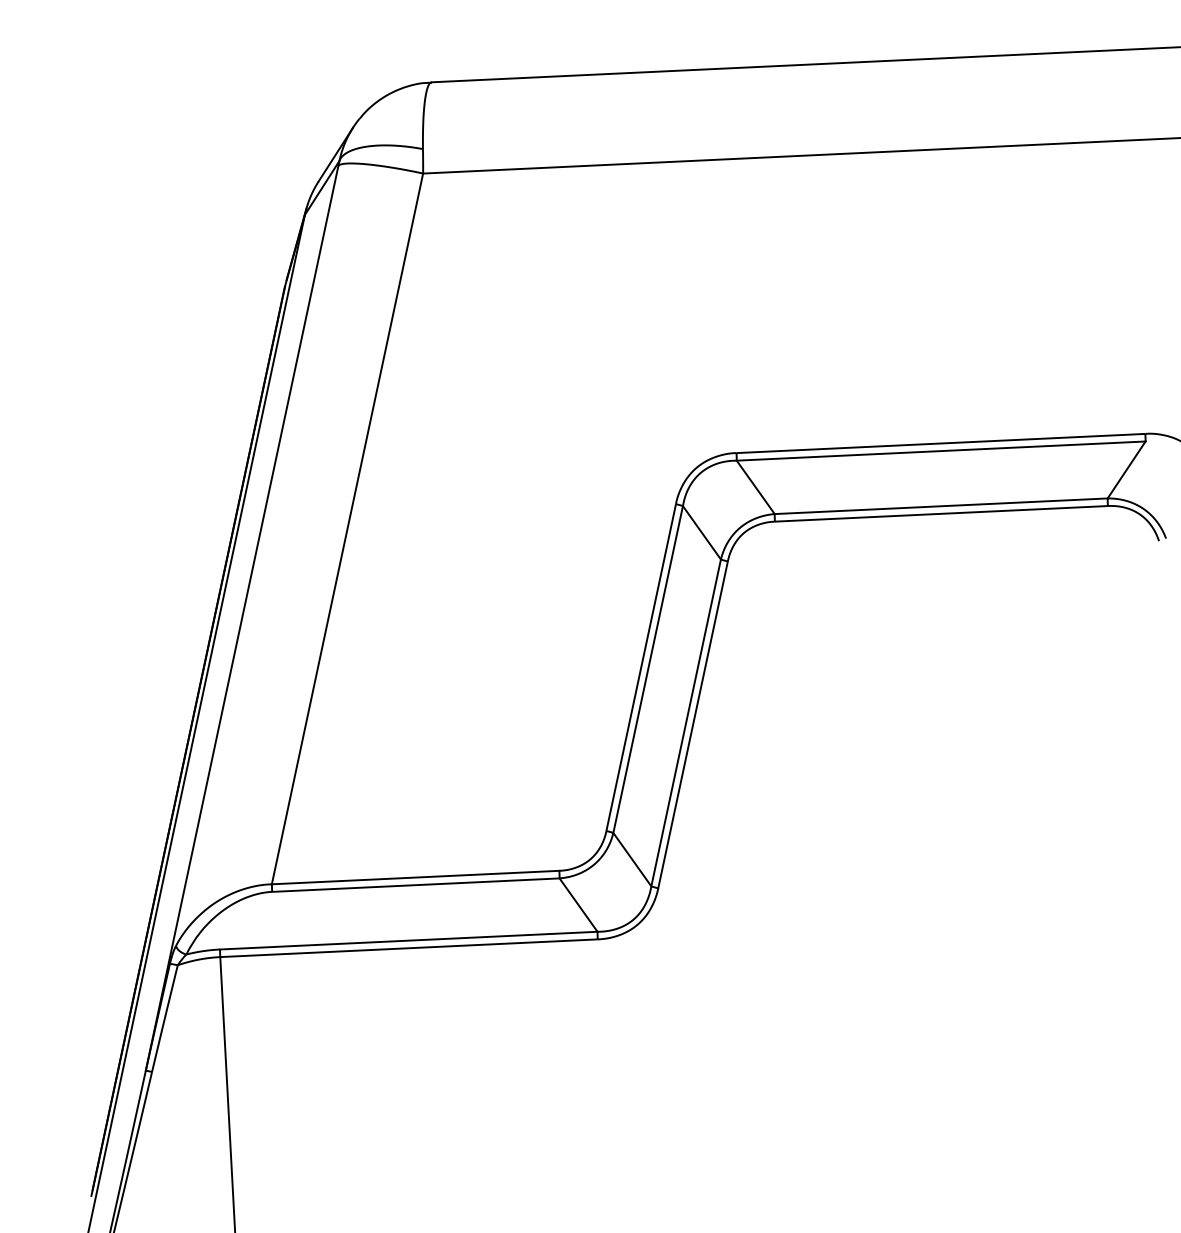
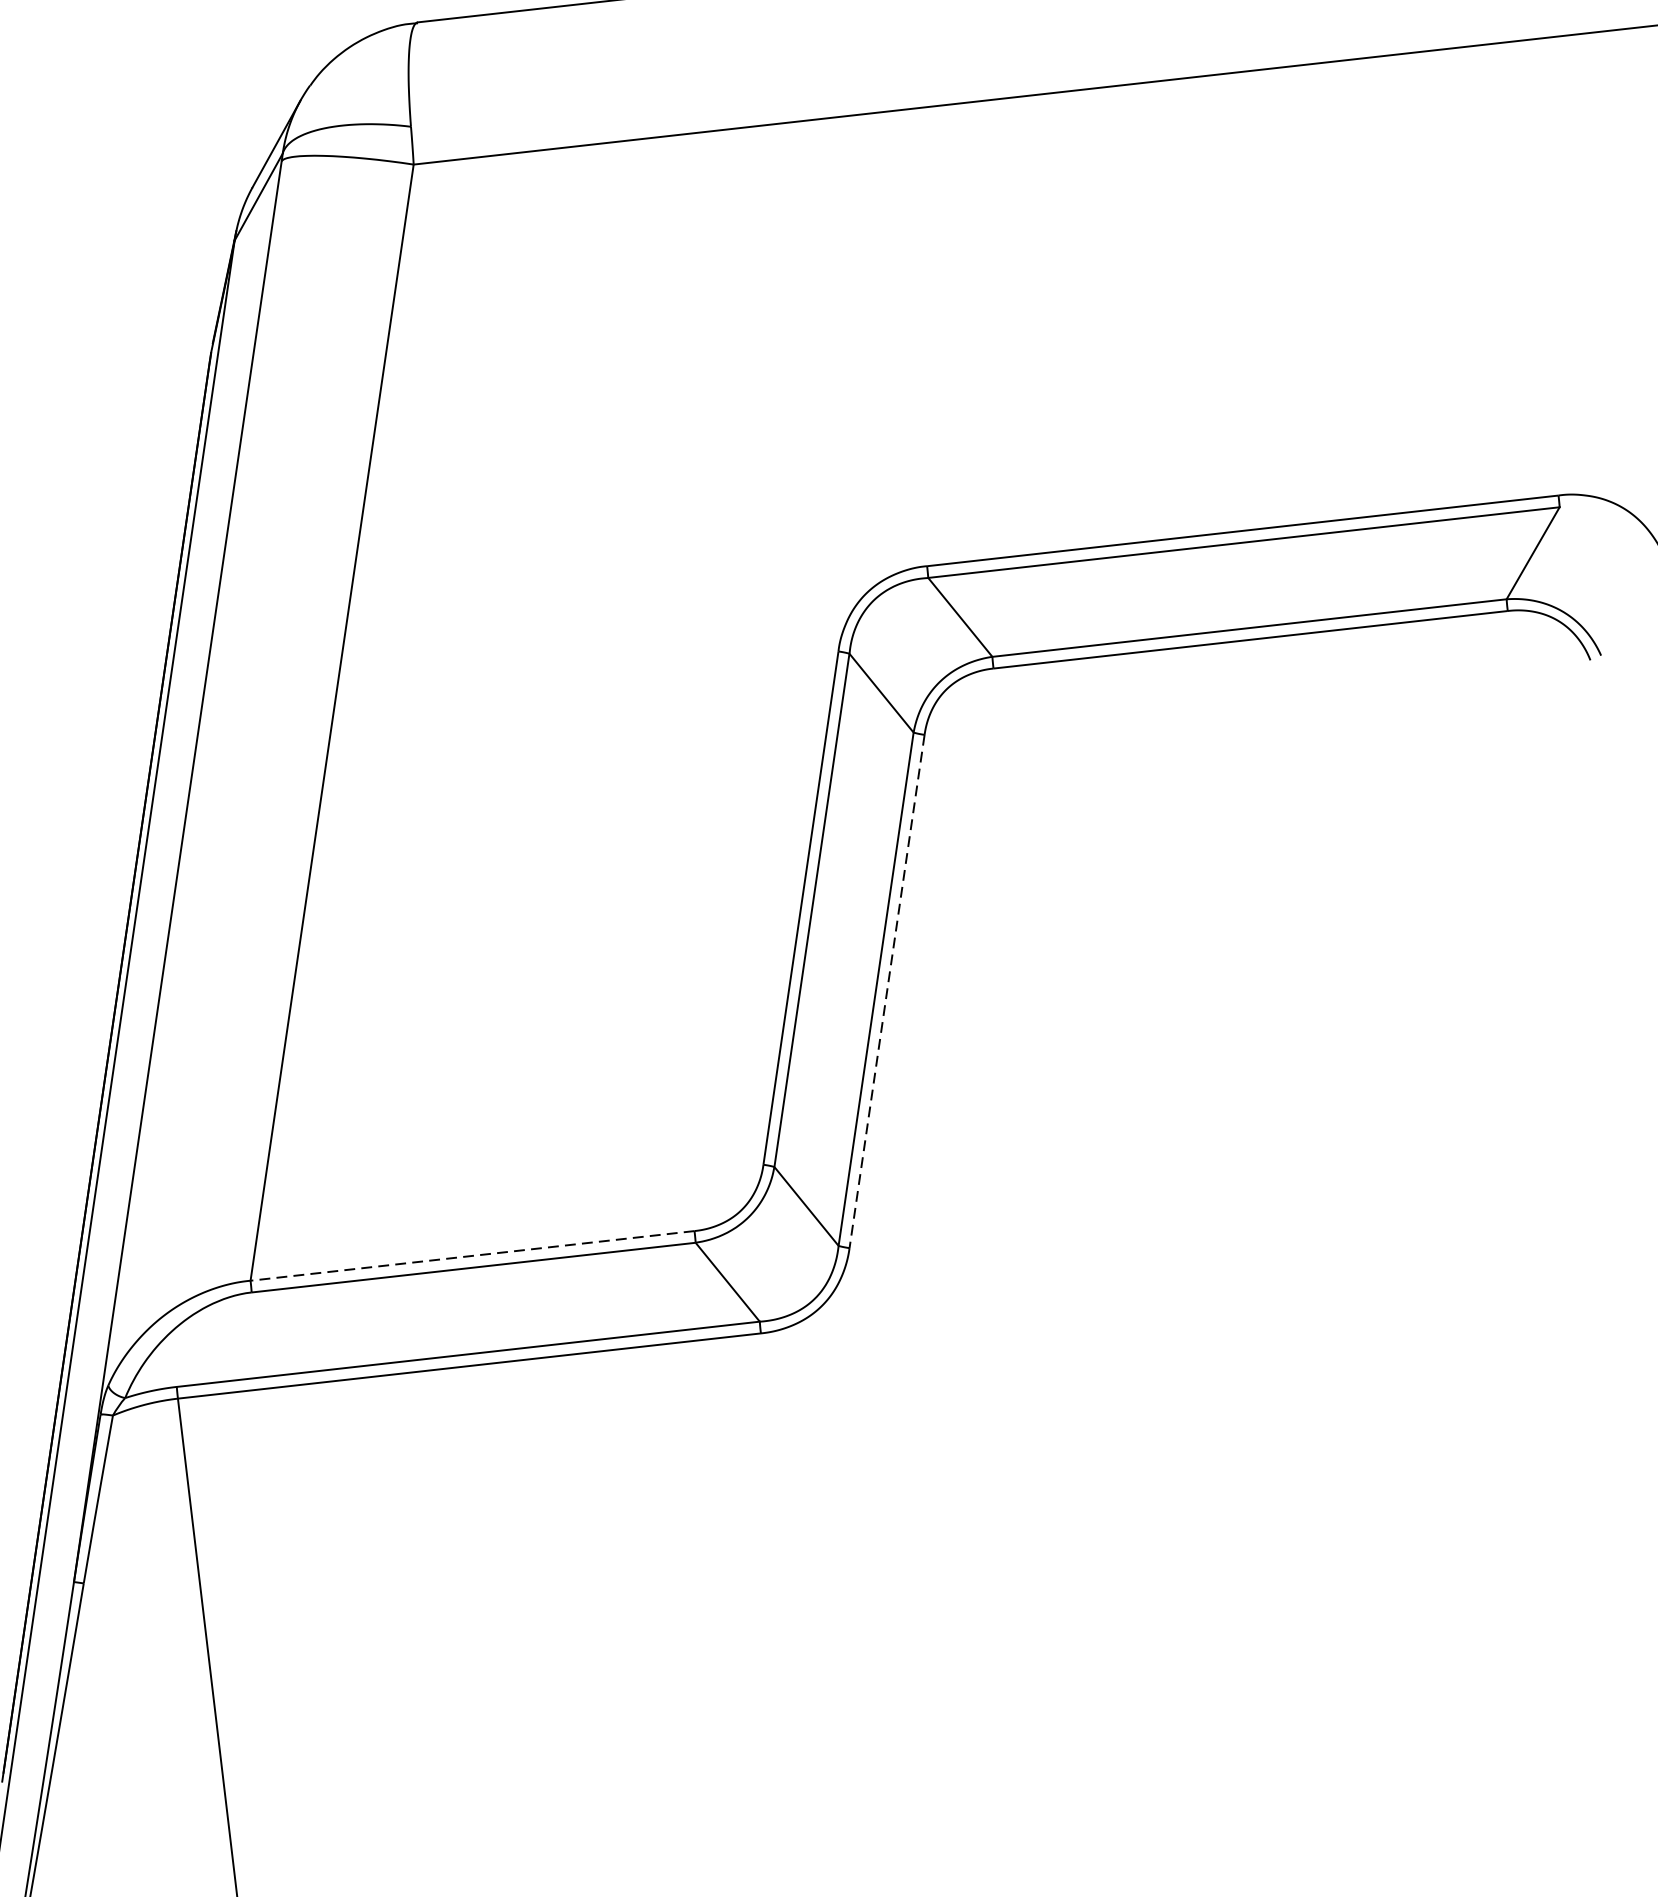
line: (692, 725) -> (886, 992), solid -> dashed
line: (415, 877) -> (472, 1255), solid -> dashed

